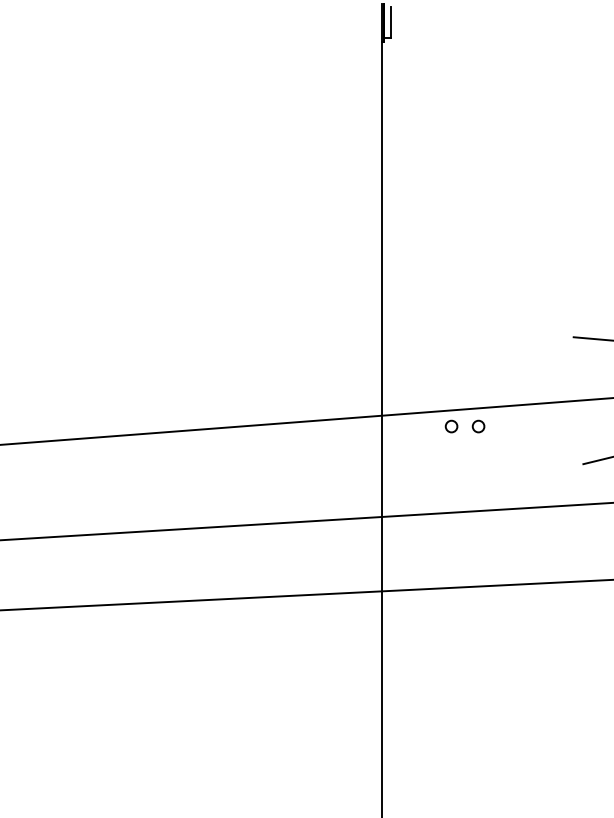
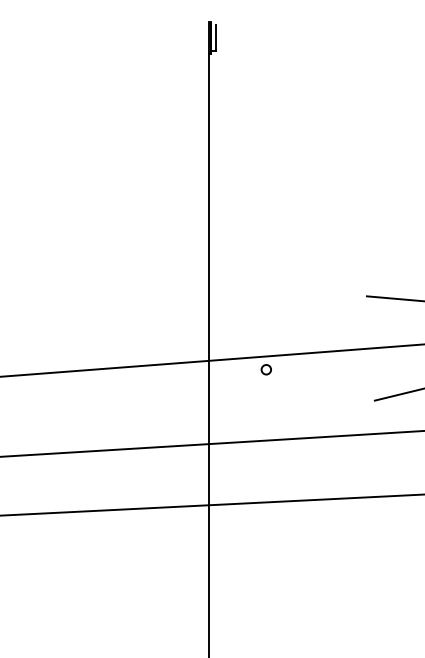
circle: (478, 426) -> (288, 369), removed

